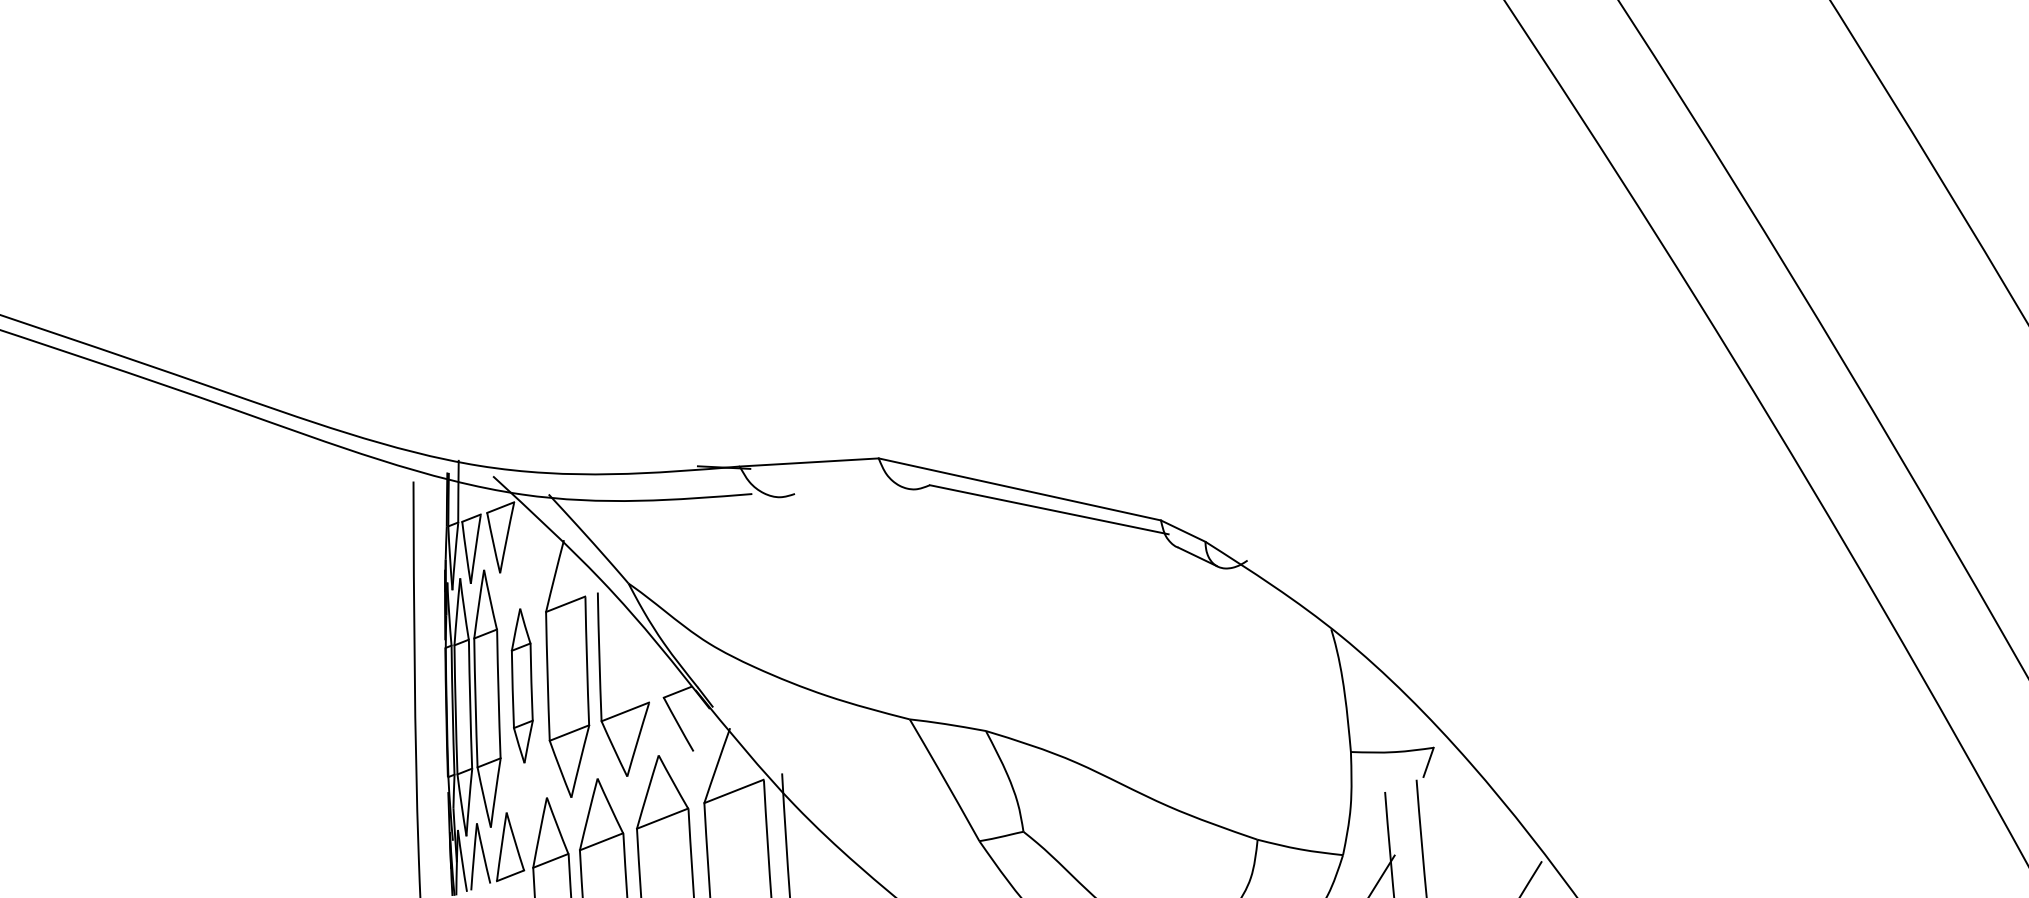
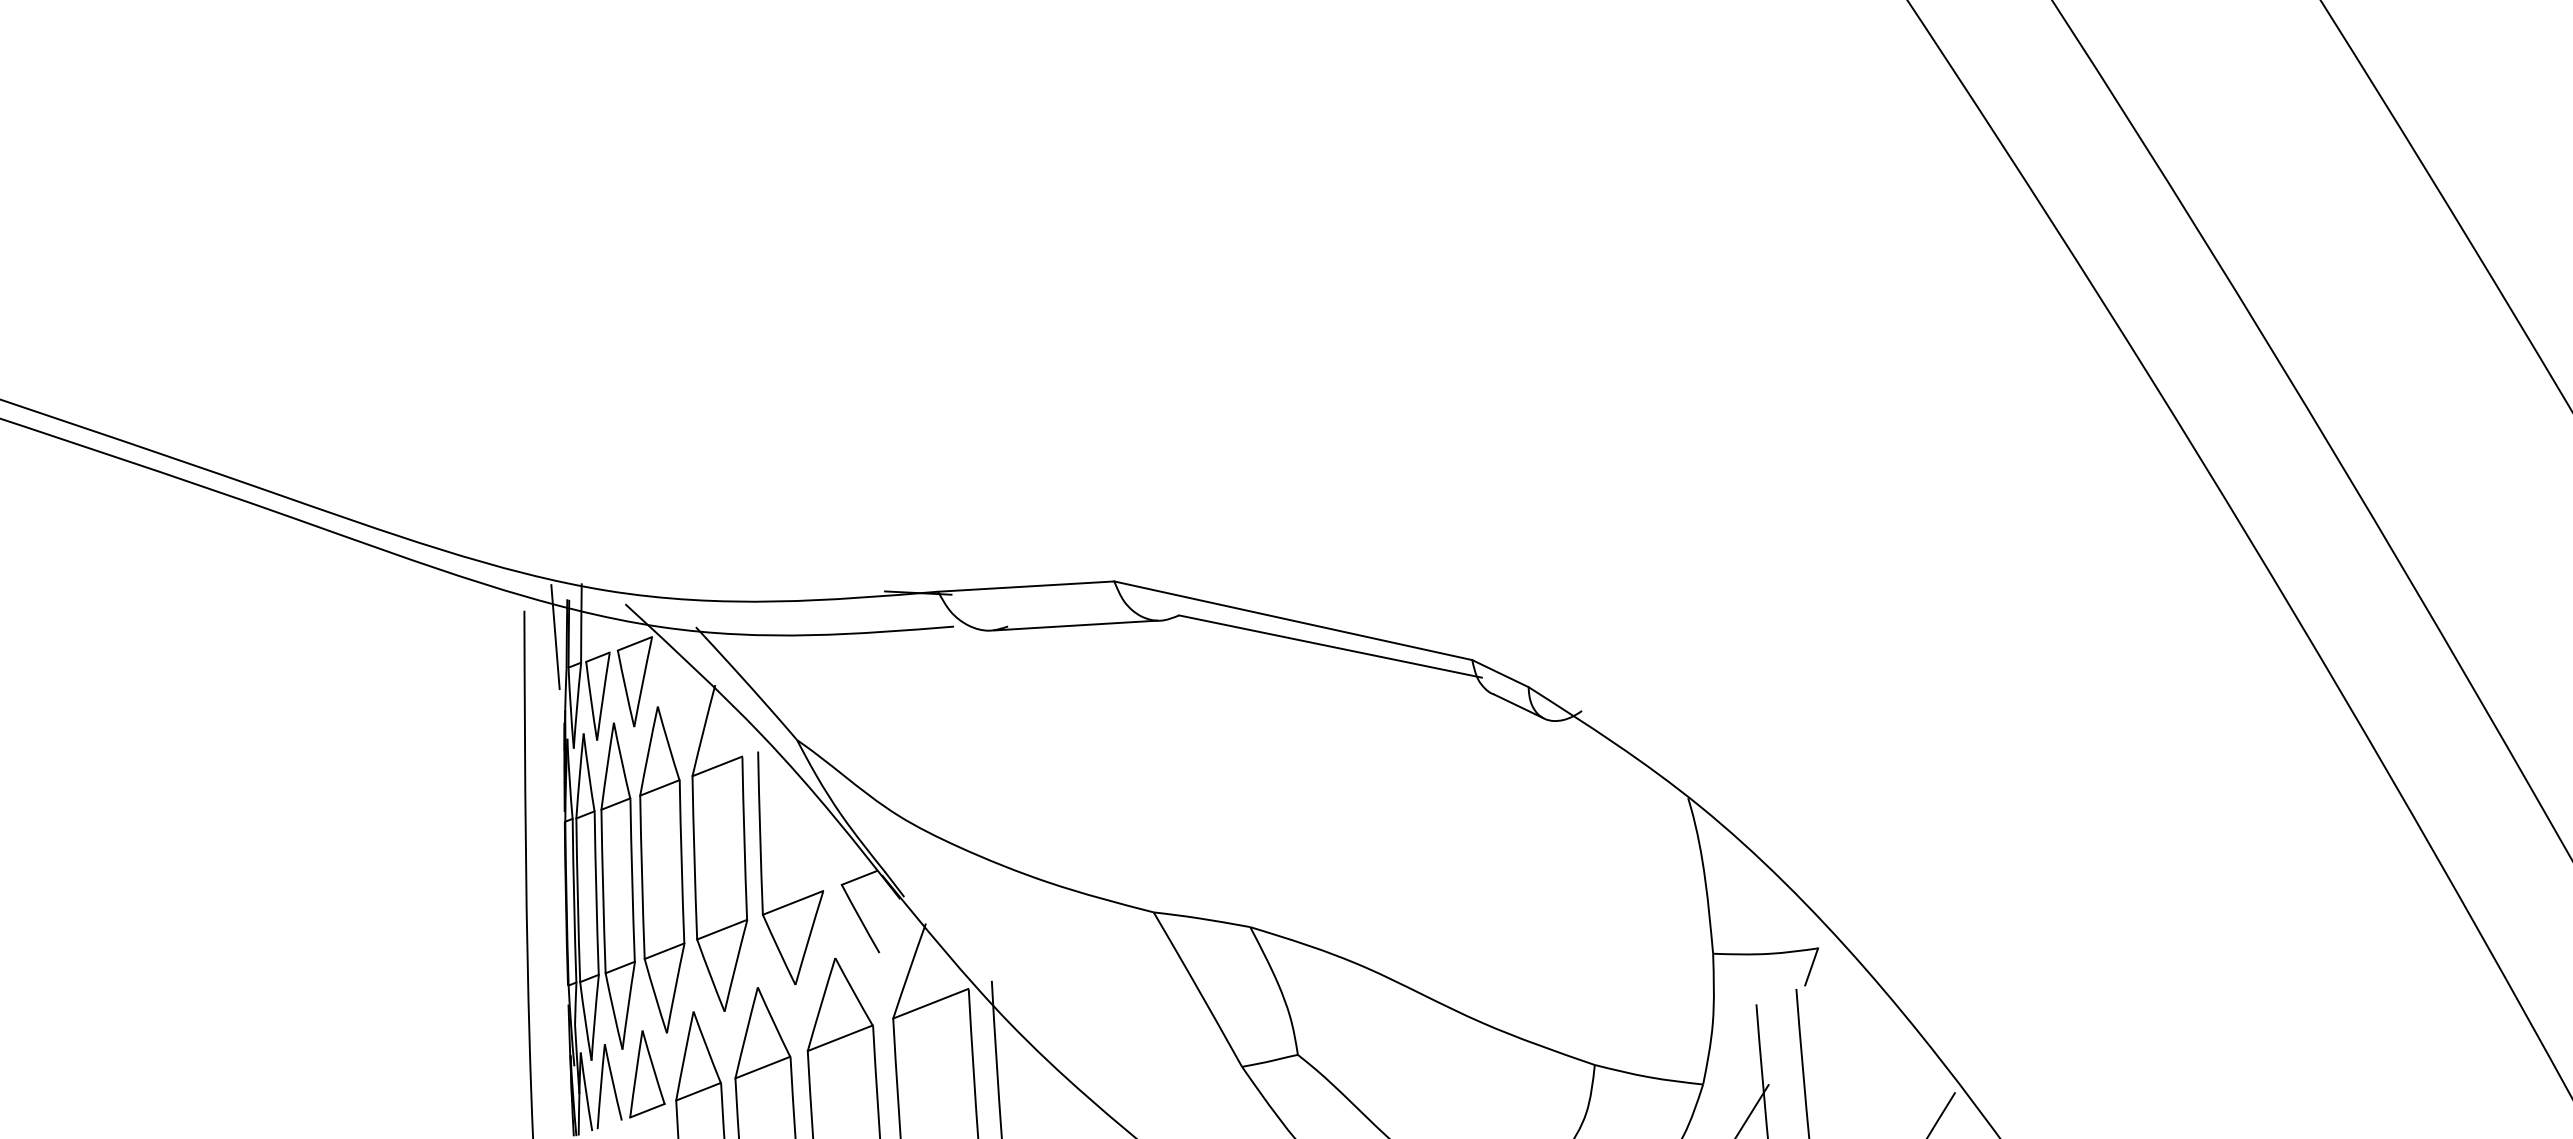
line: (848, 493) -> (1075, 625), added
line: (438, 502) -> (555, 637), added
part: (522, 685) -> (662, 869), size x1.67

